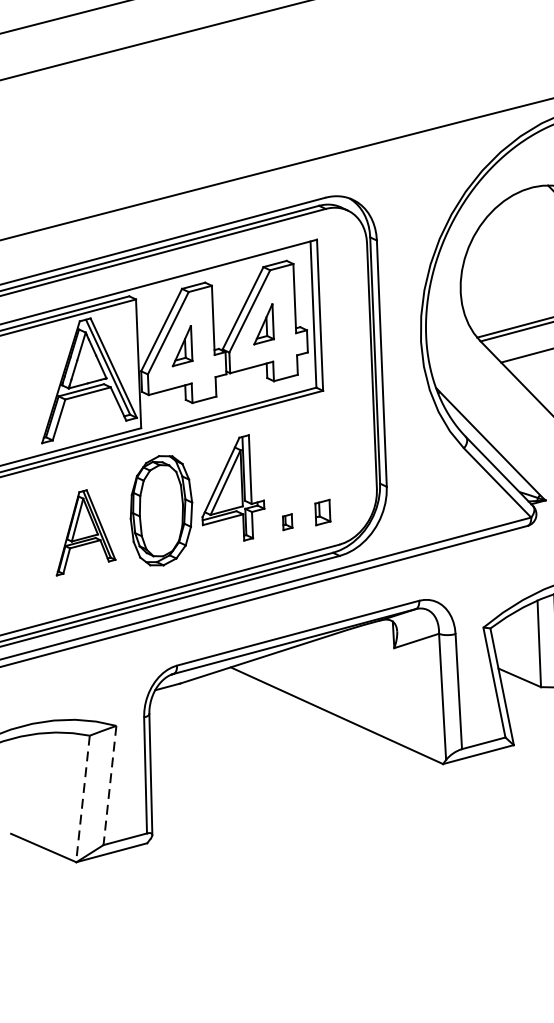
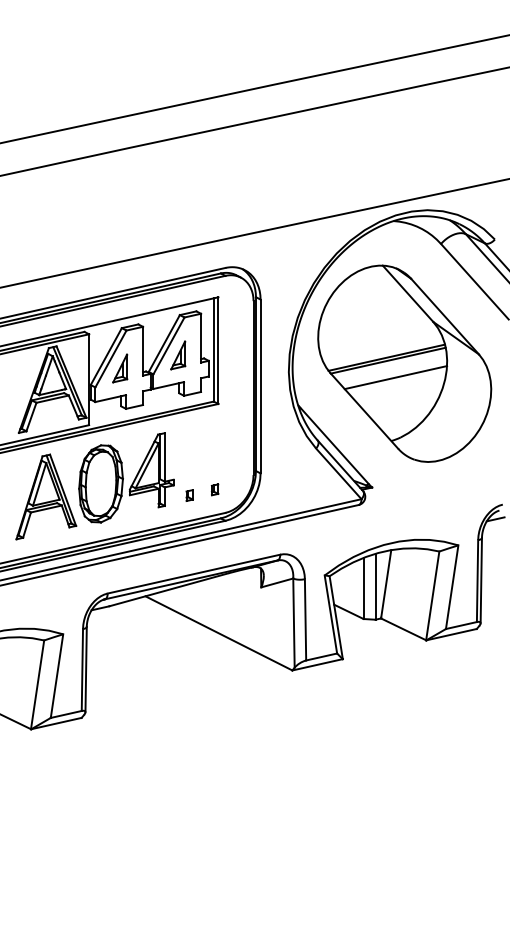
part: (323, 512) -> (215, 489), size x0.62
part: (84, 531) -> (46, 496), size x1.43
line: (109, 786) -> (56, 676), dashed -> solid
line: (82, 798) -> (37, 684), dashed -> solid

